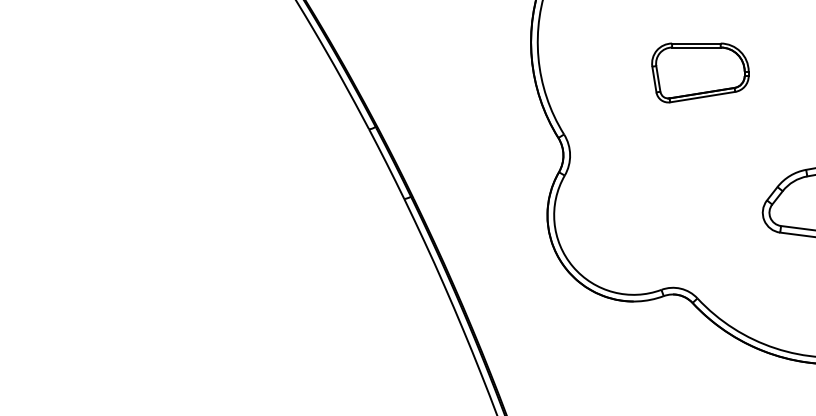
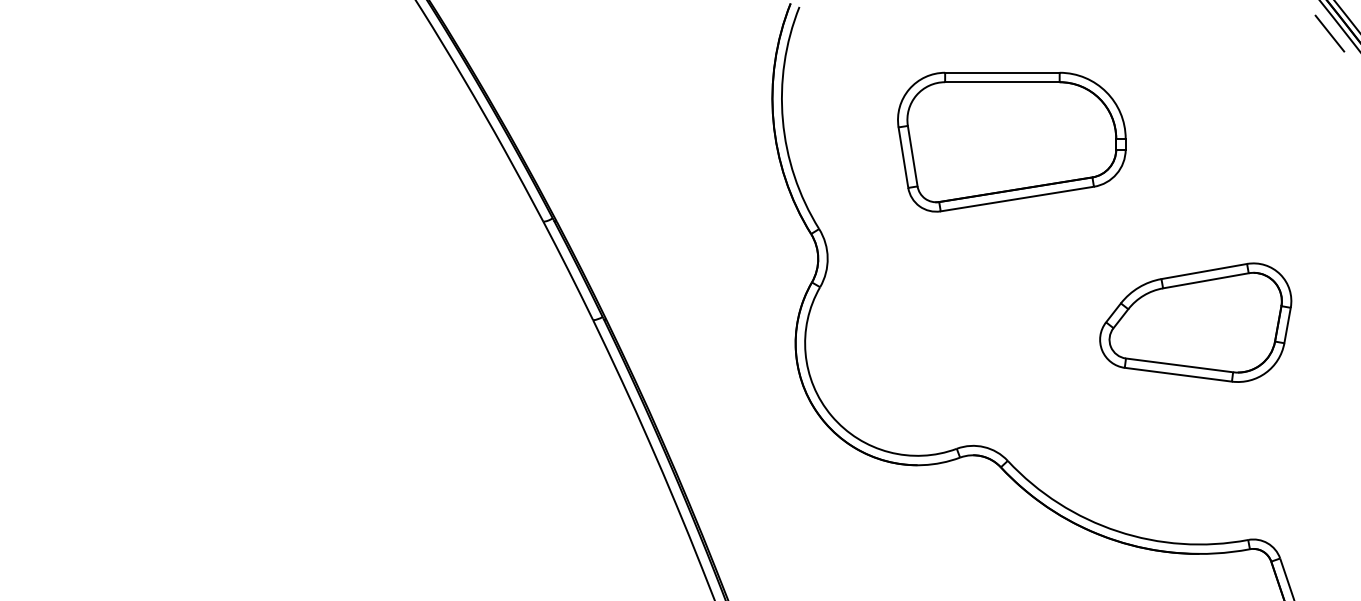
part: (700, 72) -> (1011, 141), size x1.67

